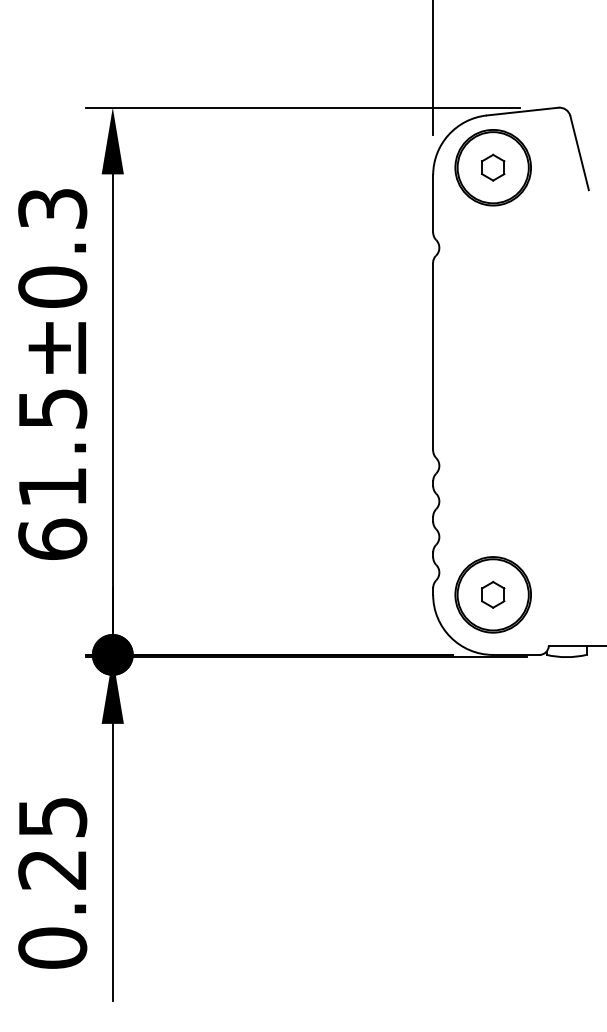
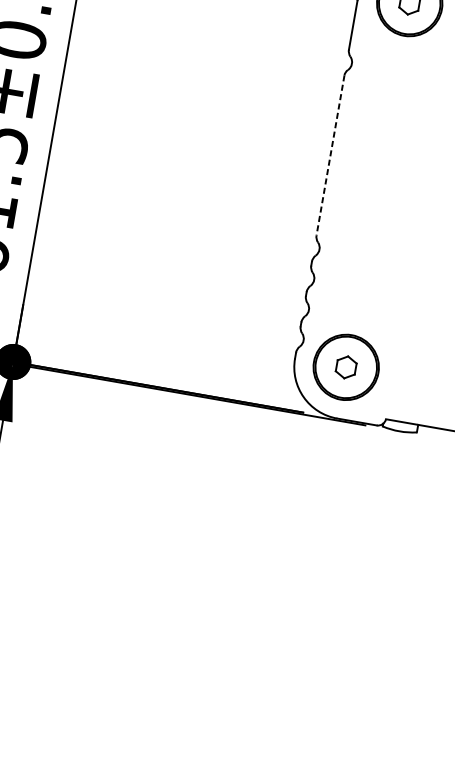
line: (433, 356) -> (330, 155), solid -> dashed

